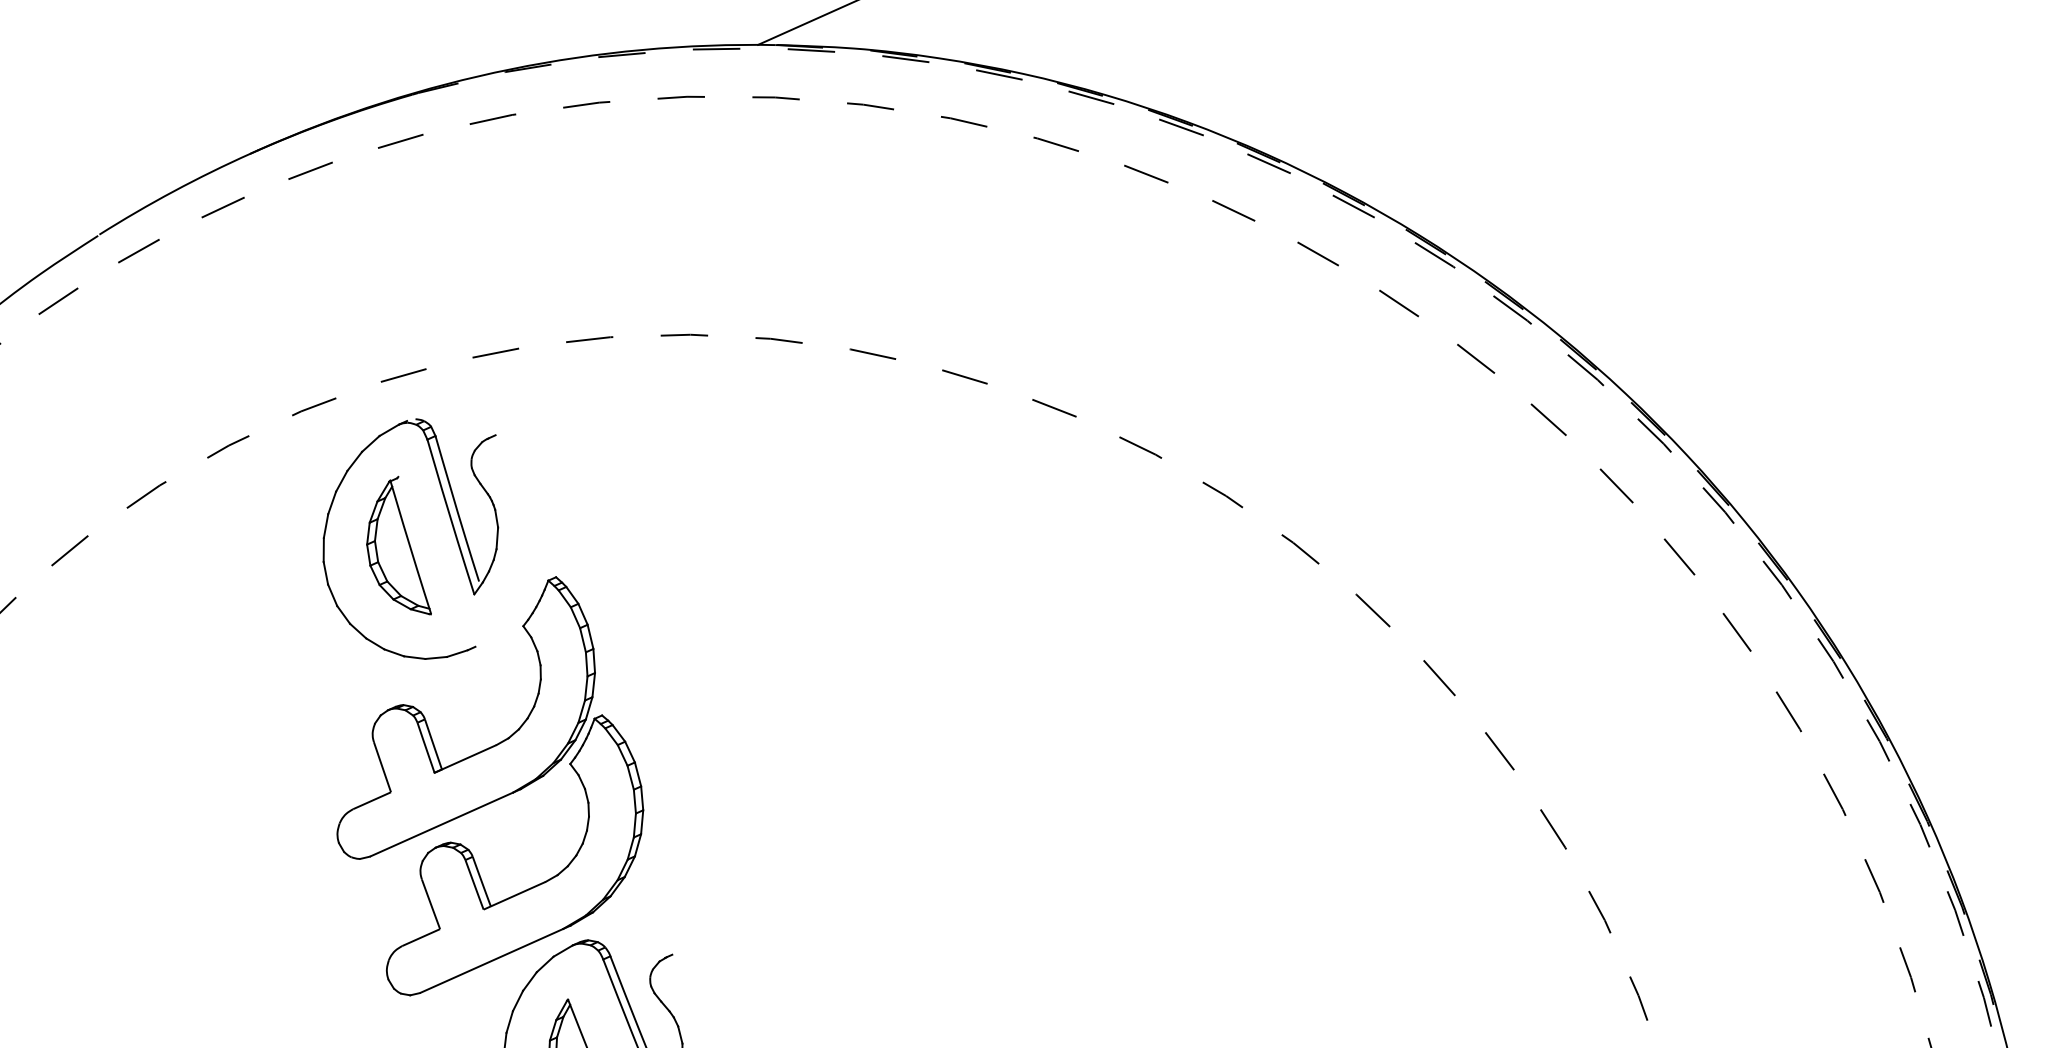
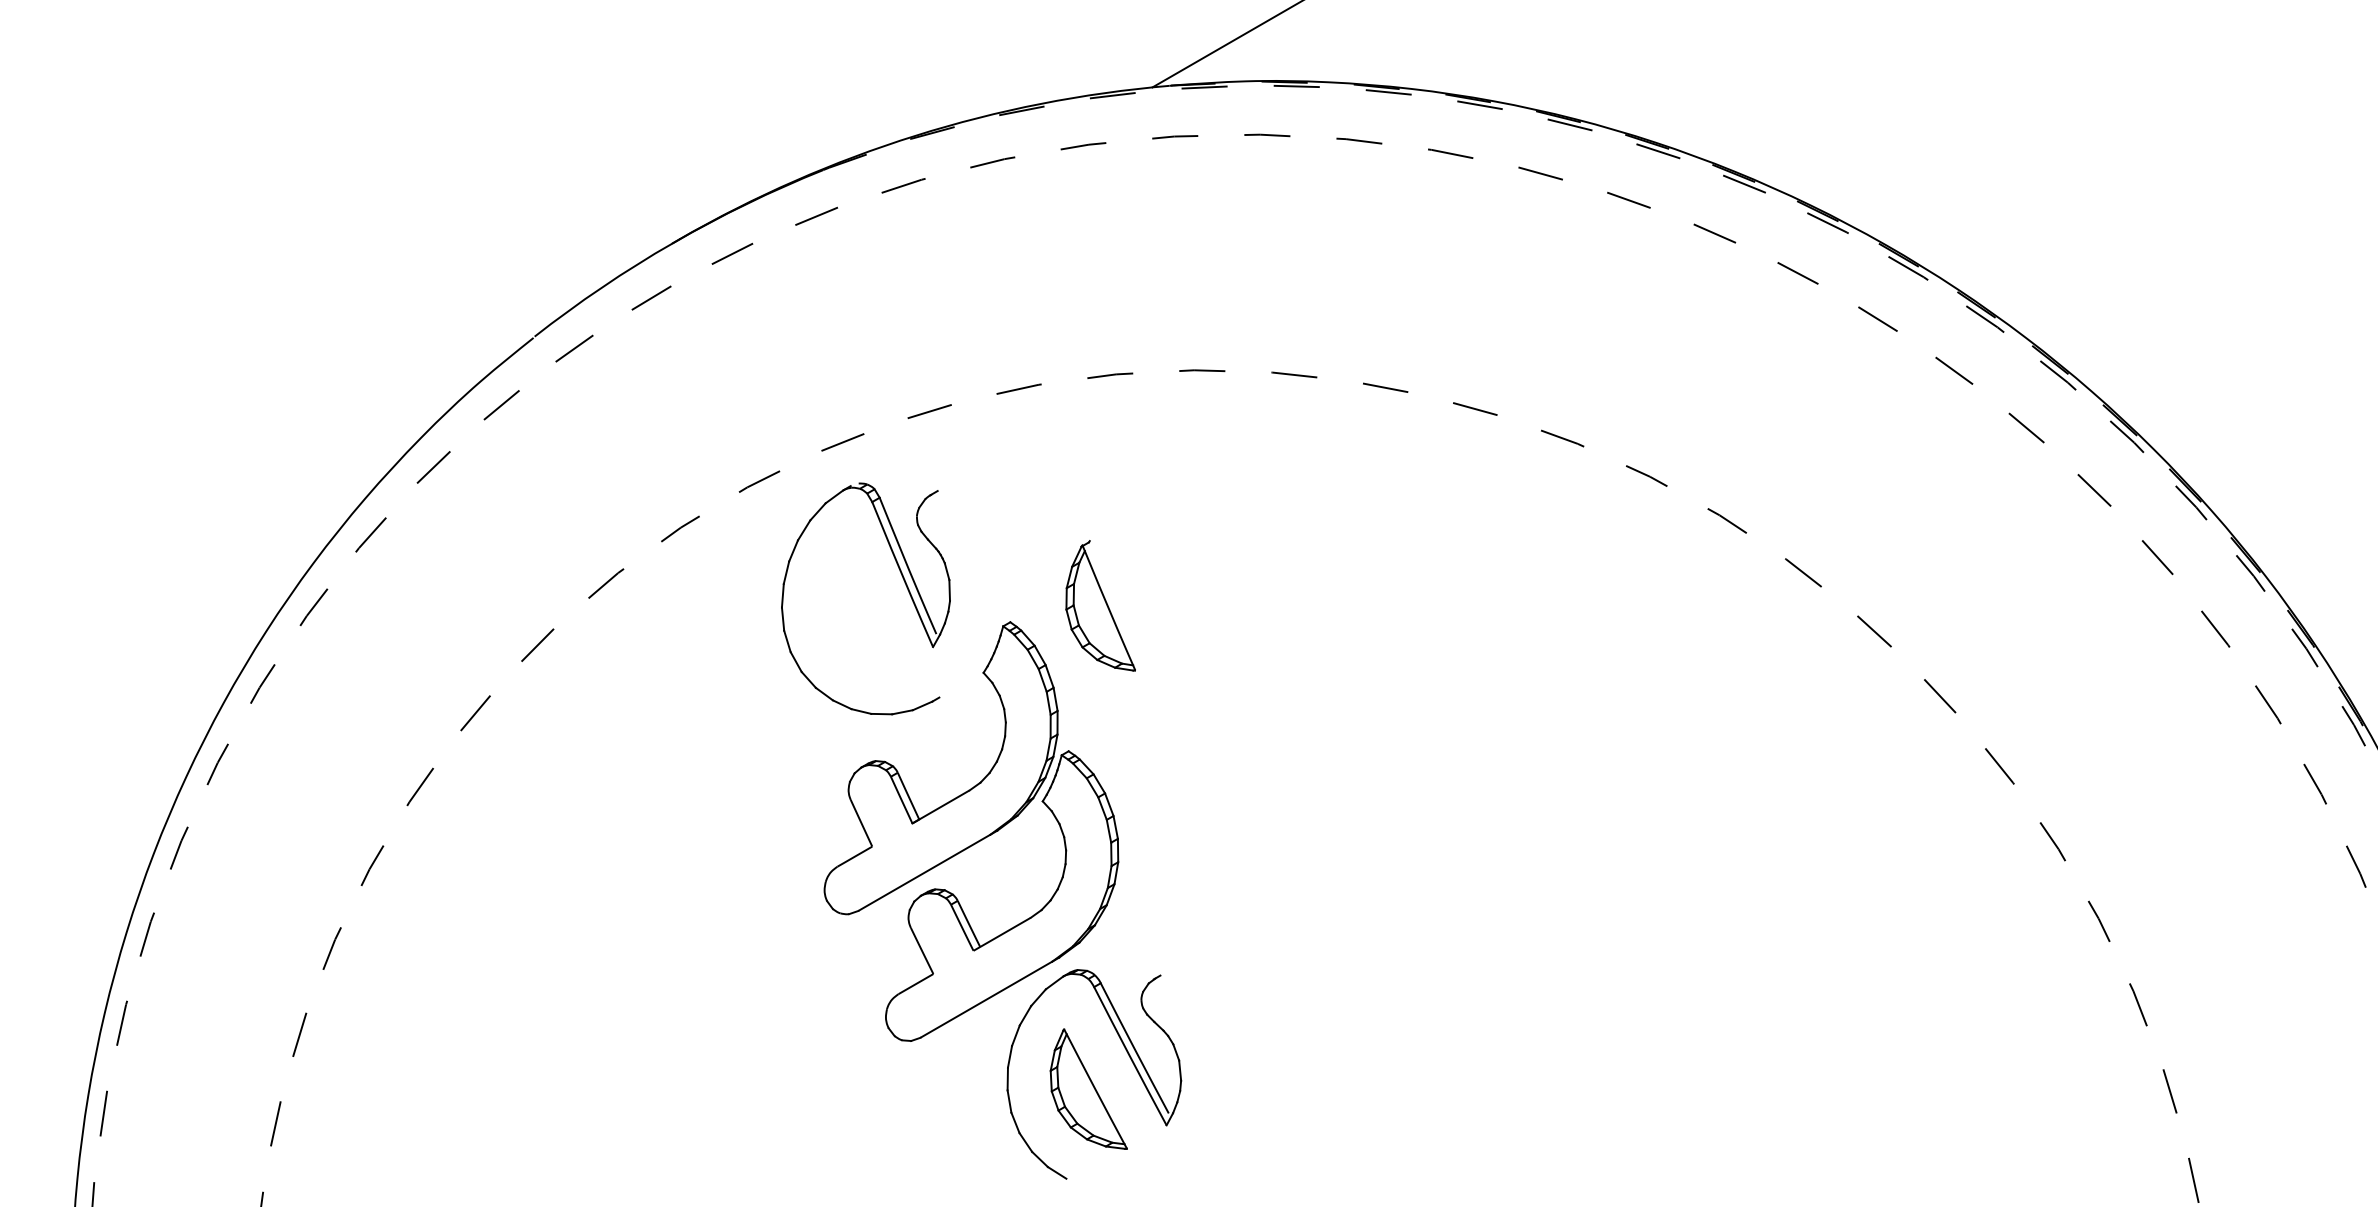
part: (402, 544) -> (1100, 605), moved

